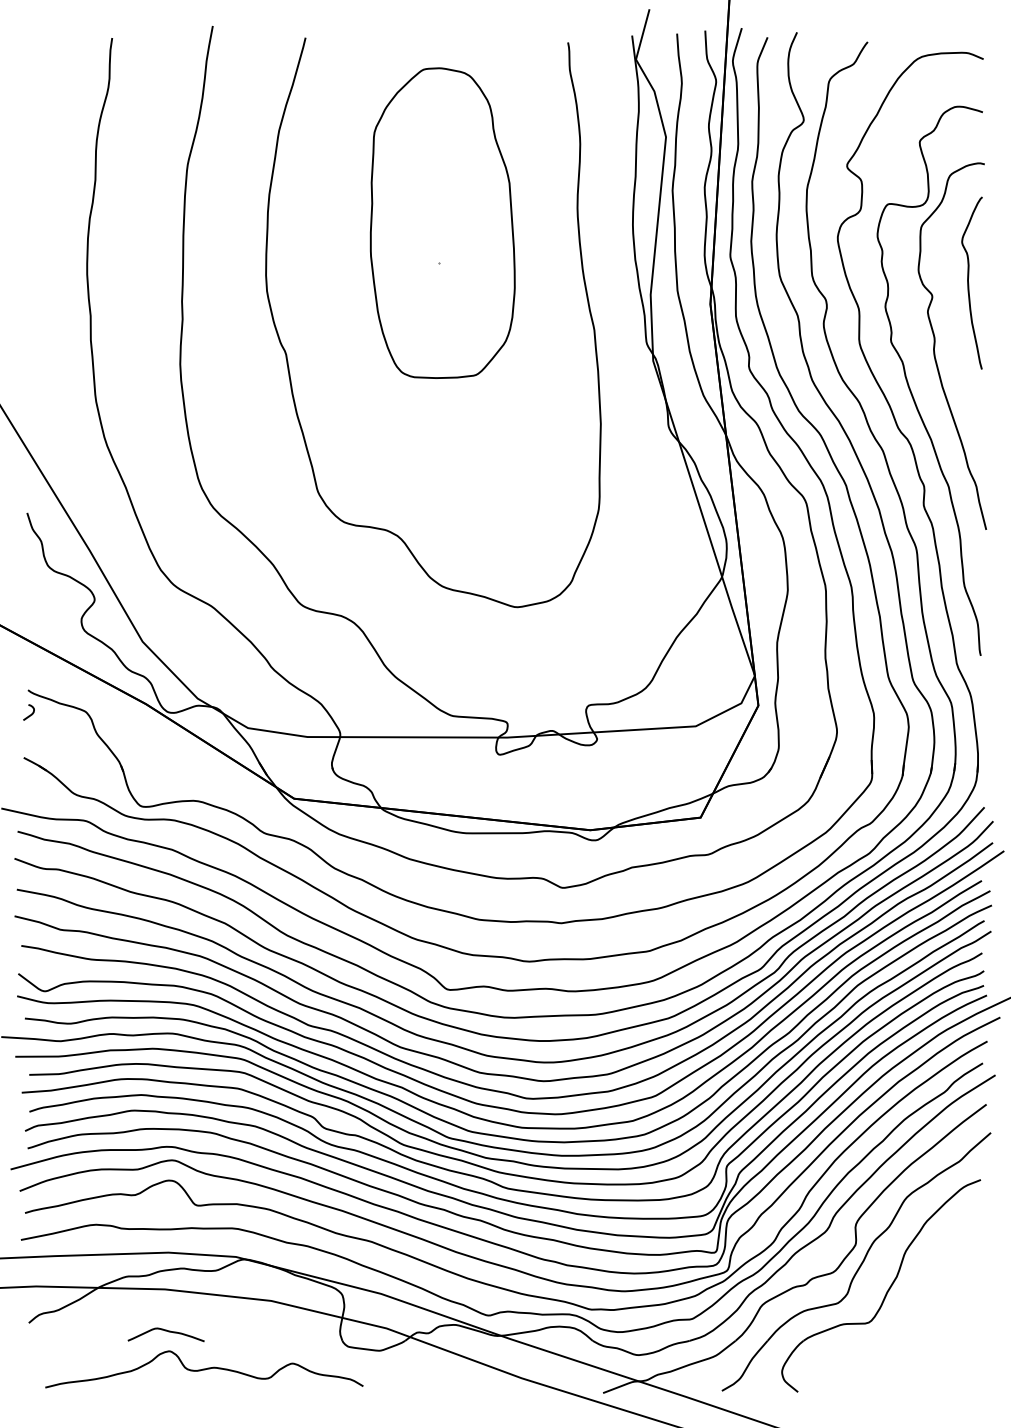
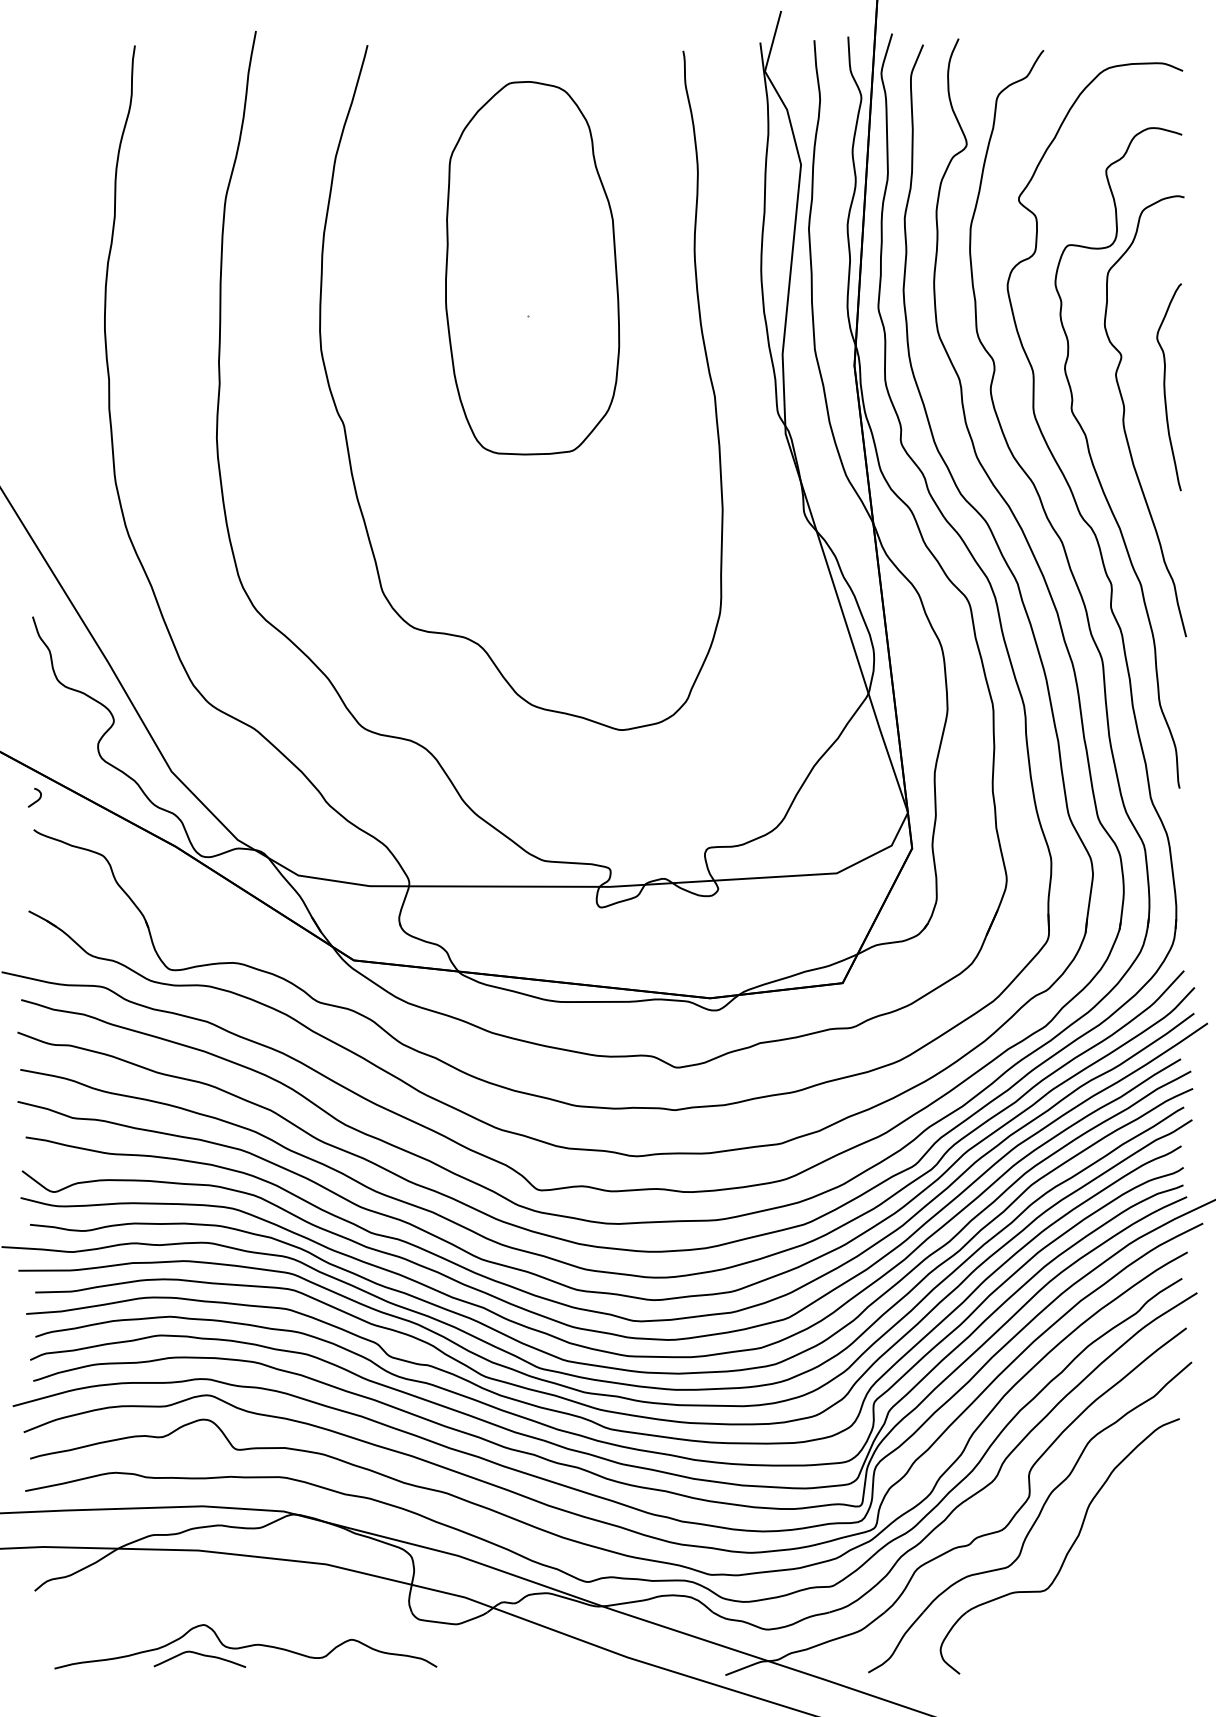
curve: (969, 283) -> (1166, 387), moved
curve: (30, 714) -> (36, 800), moved
curve: (165, 1331) -> (199, 1655), moved

